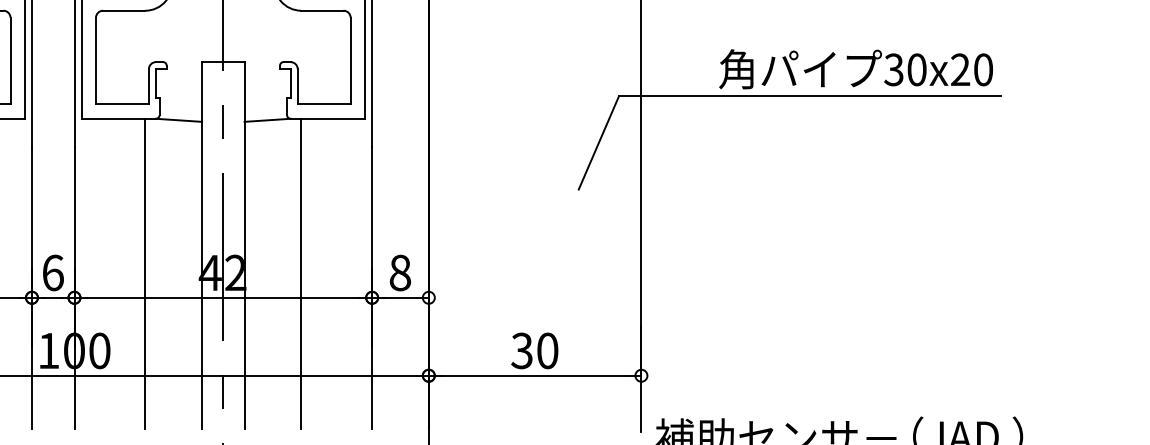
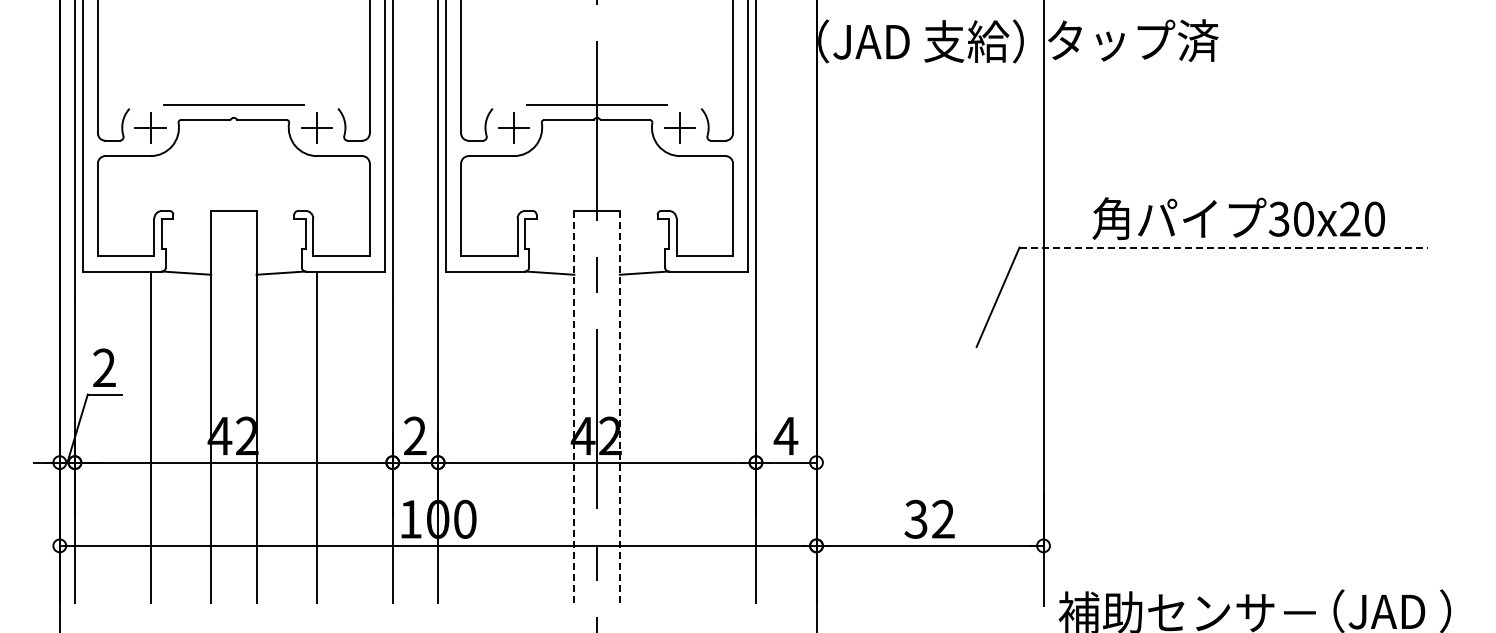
text: (855, 69) -> (1238, 218), moved
line: (810, 96) -> (1224, 247), solid -> dashed
line: (202, 245) -> (574, 406), solid -> dashed
line: (244, 246) -> (619, 407), solid -> dashed
text: (53, 272) -> (415, 435), 6 -> 2
text: (399, 272) -> (785, 435), 8 -> 4
line: (145, 274) -> (513, 437), removed
line: (301, 274) -> (680, 437), removed
text: (547, 350) -> (943, 518), 30 -> 32

